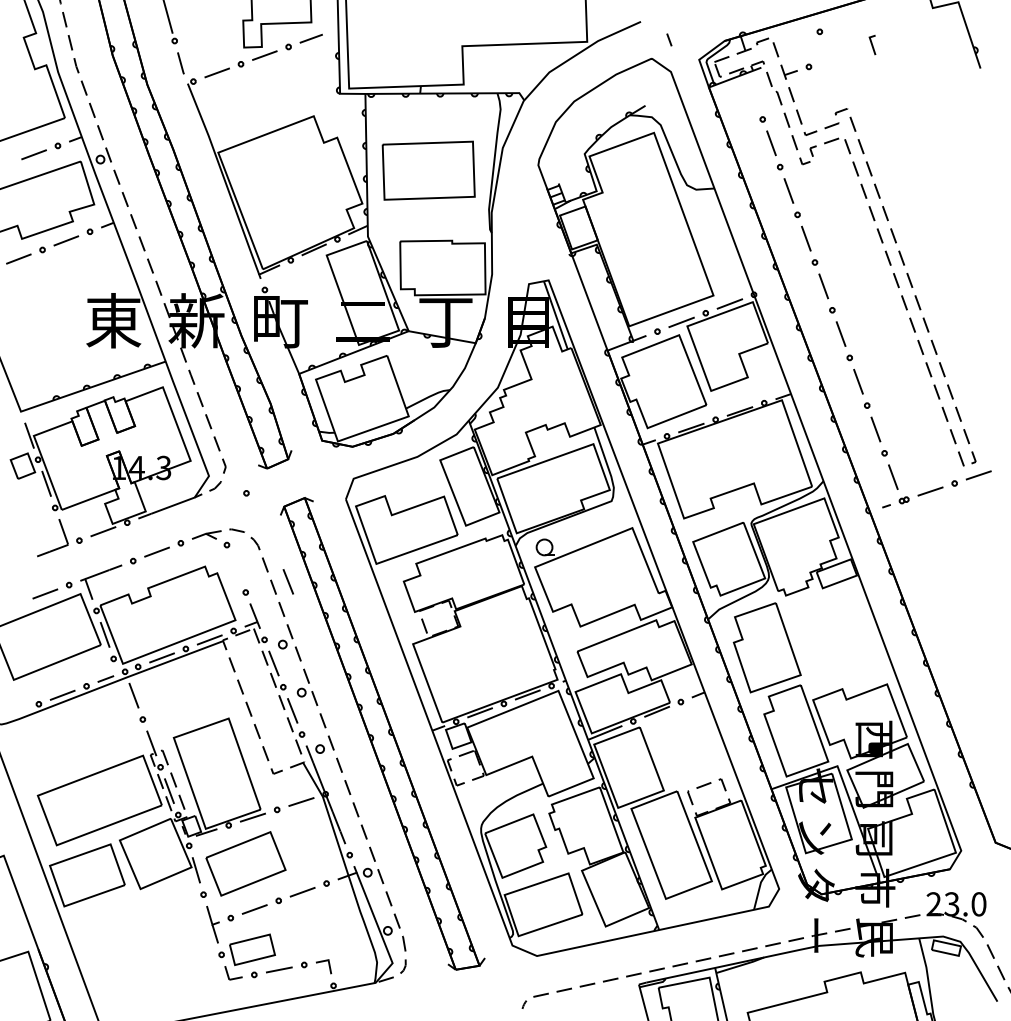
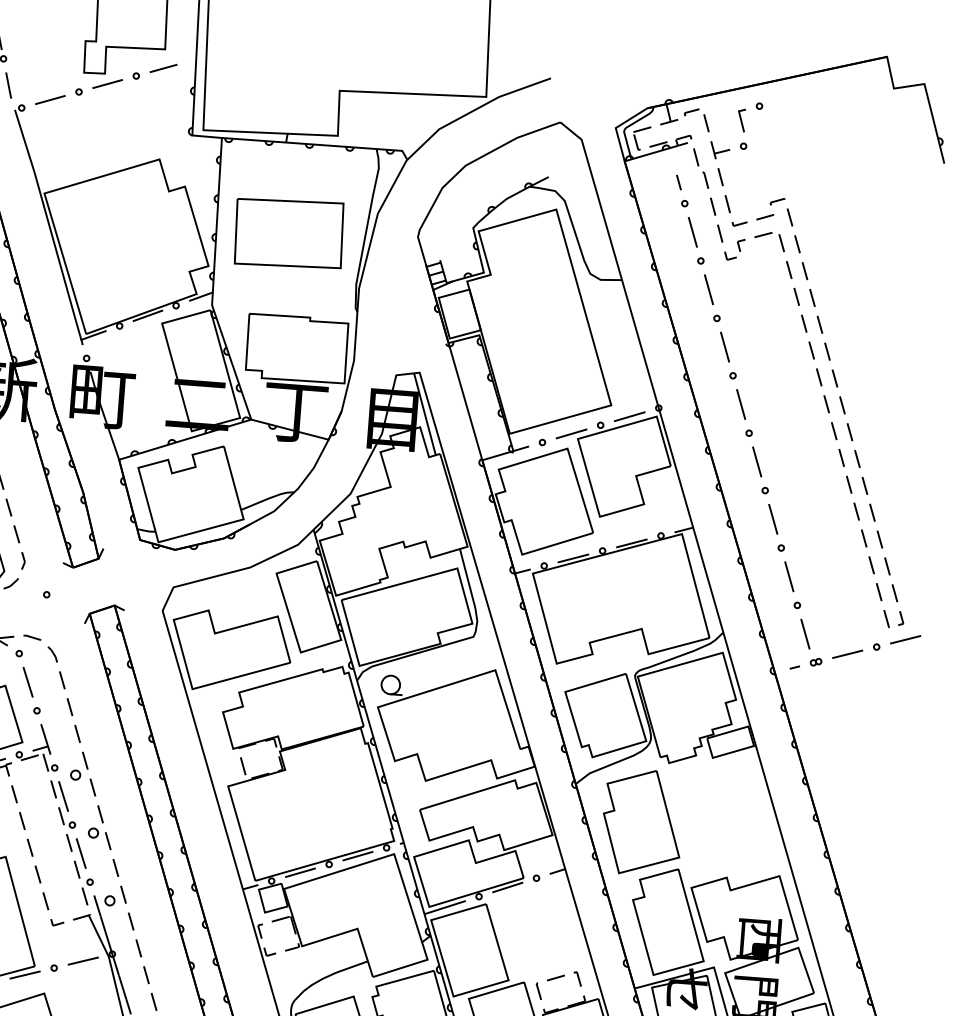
line: (669, 39) -> (679, 182), moved
line: (872, 45) -> (741, 120), moved
line: (287, 581) -> (27, 681), moved

